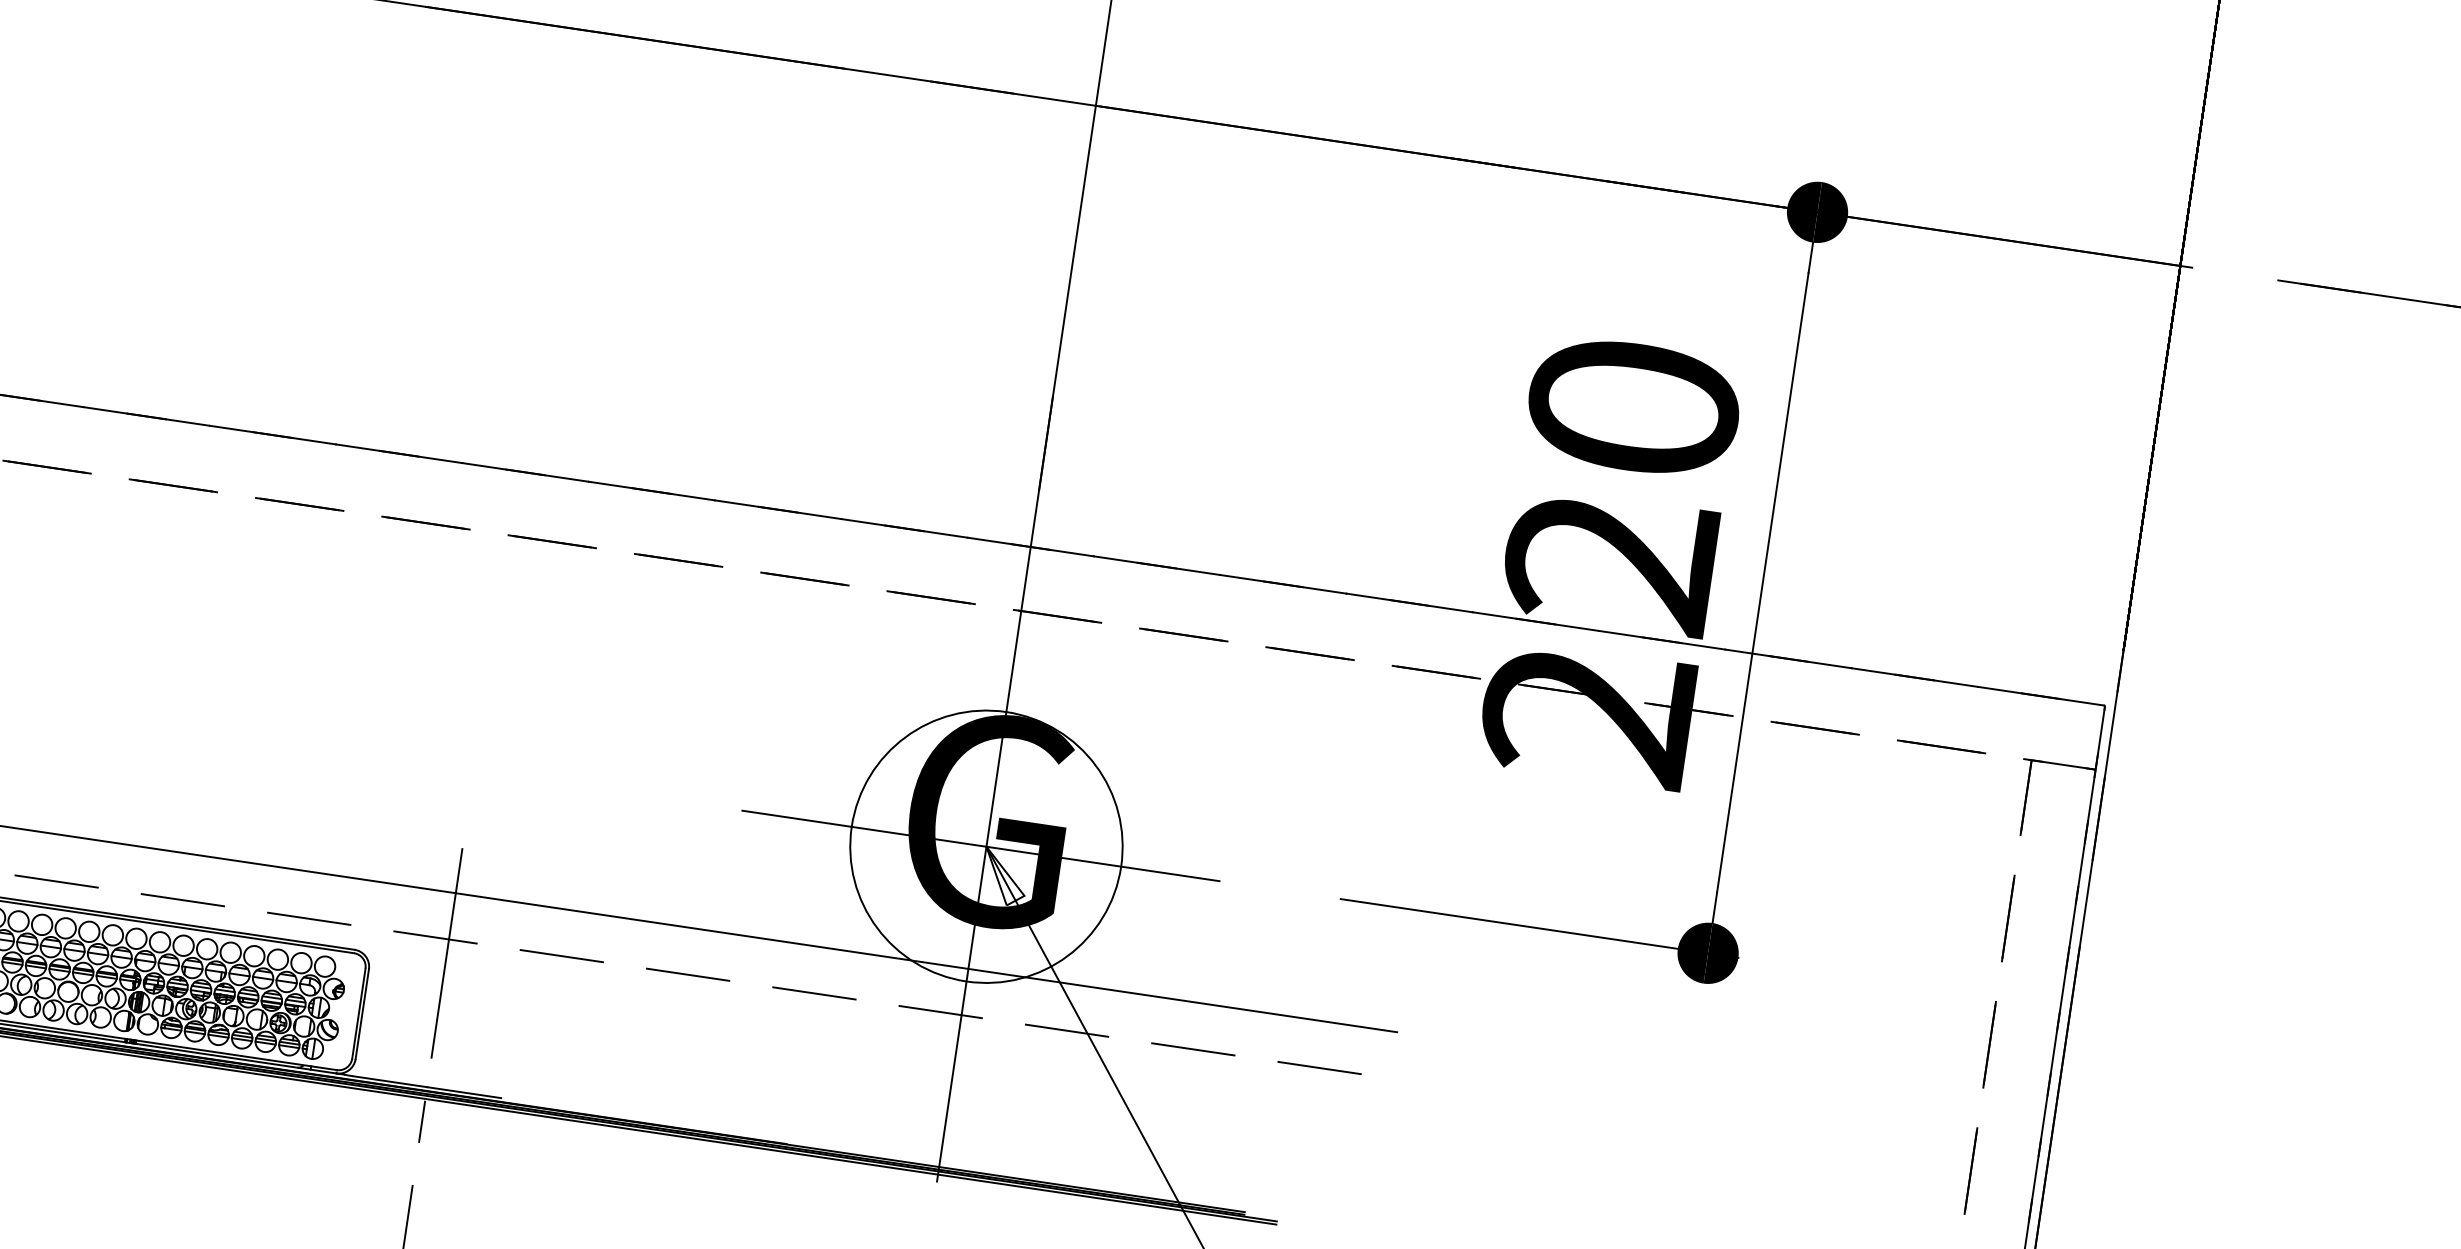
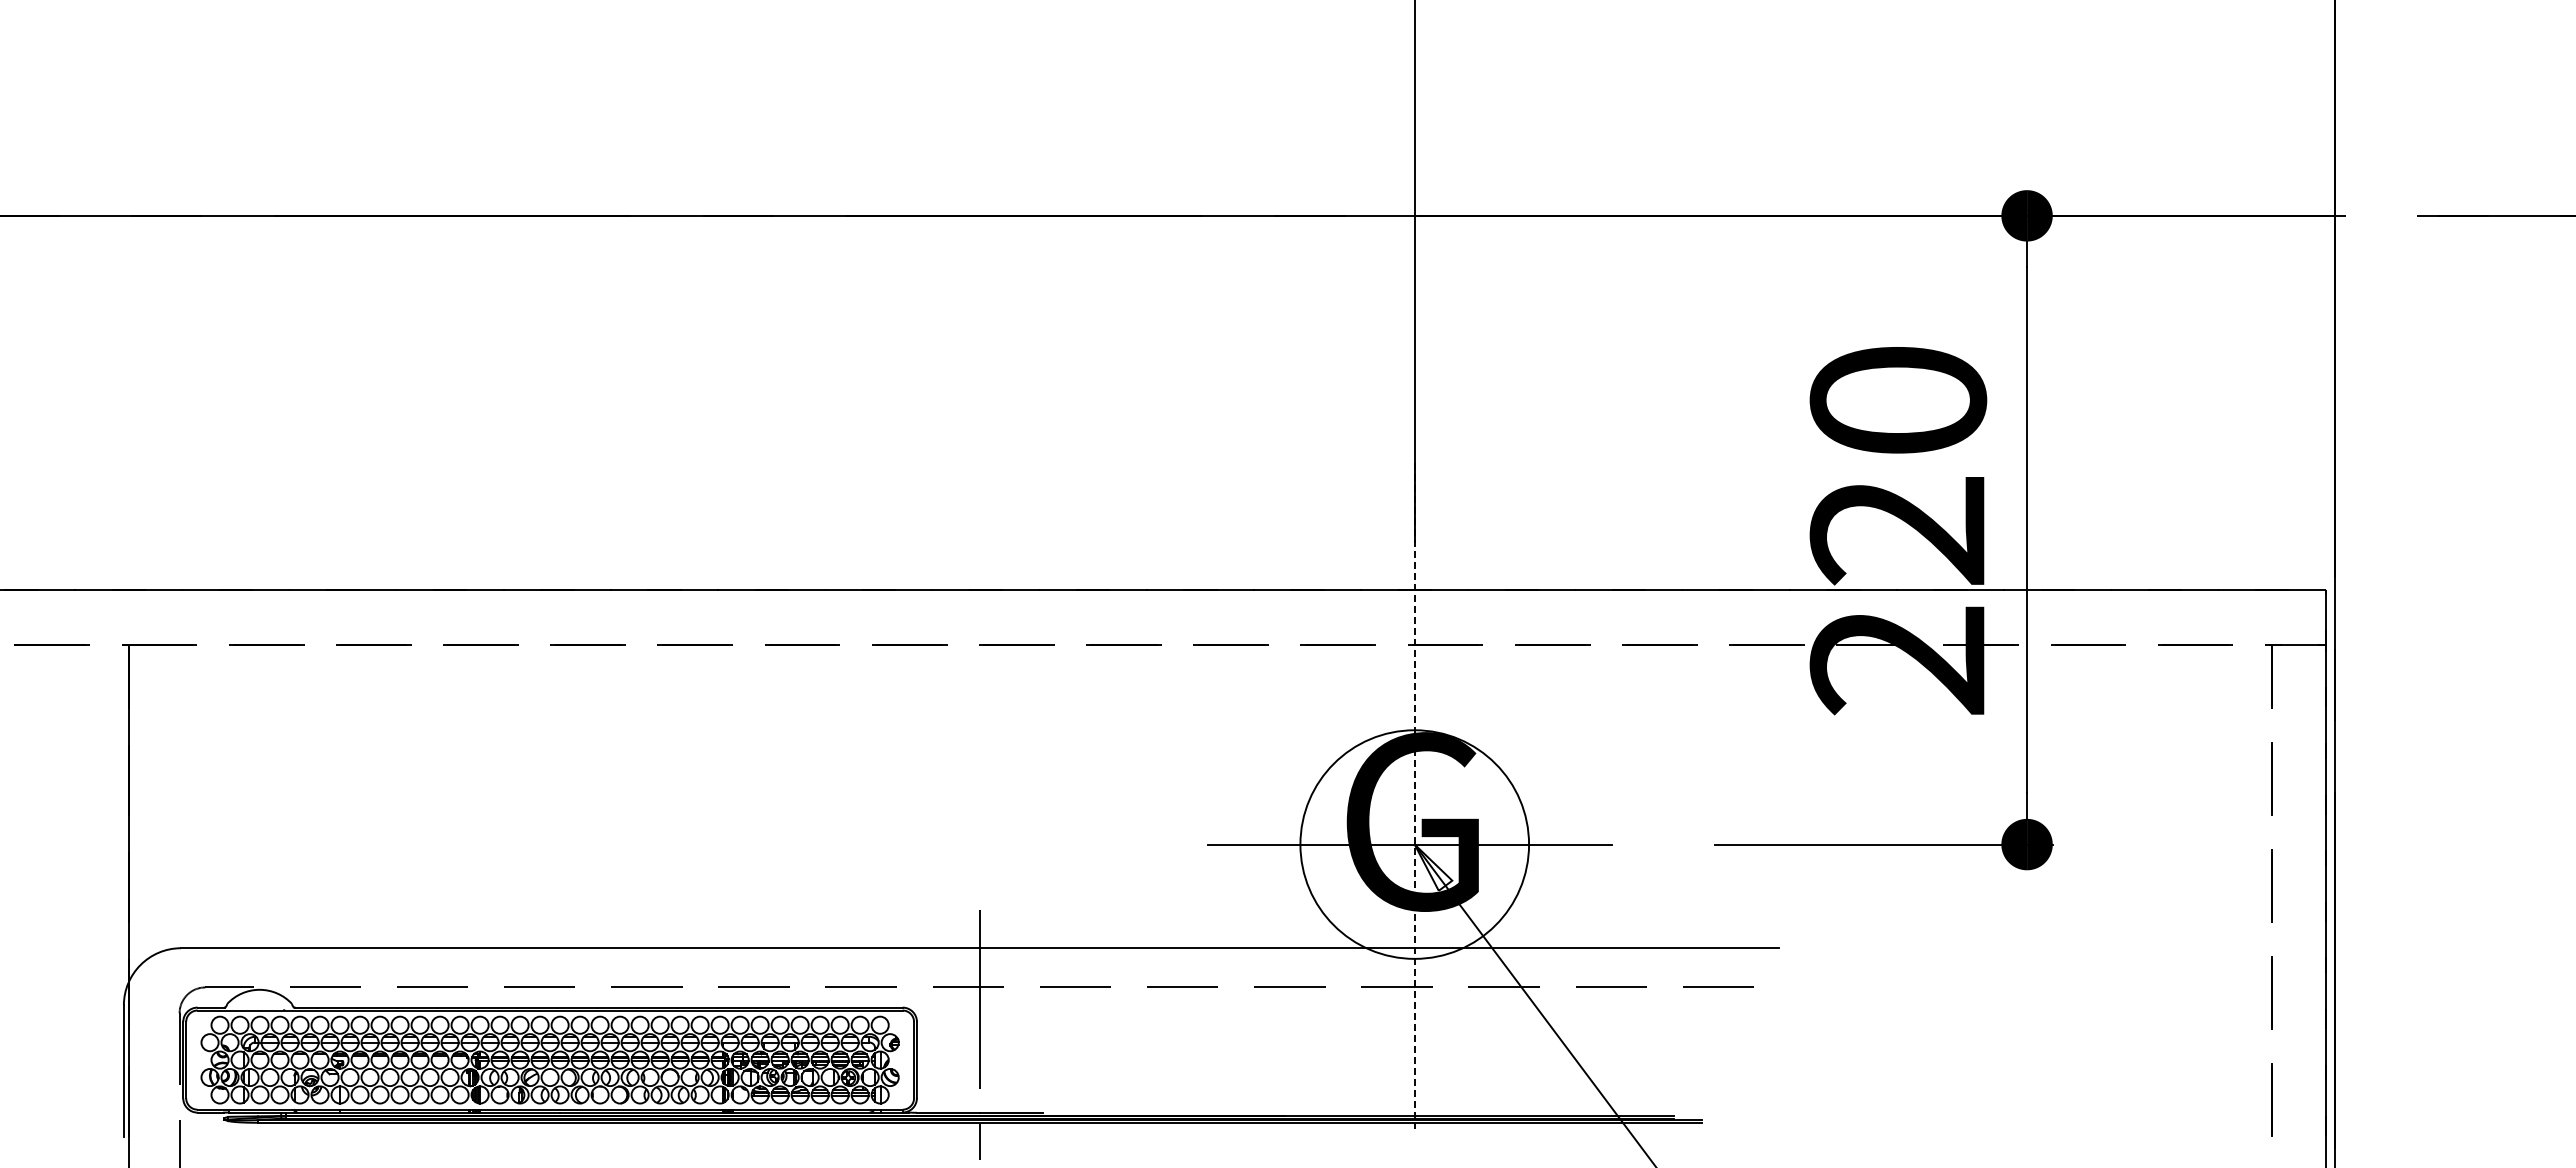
line: (994, 790) -> (1414, 796), solid -> dashed

